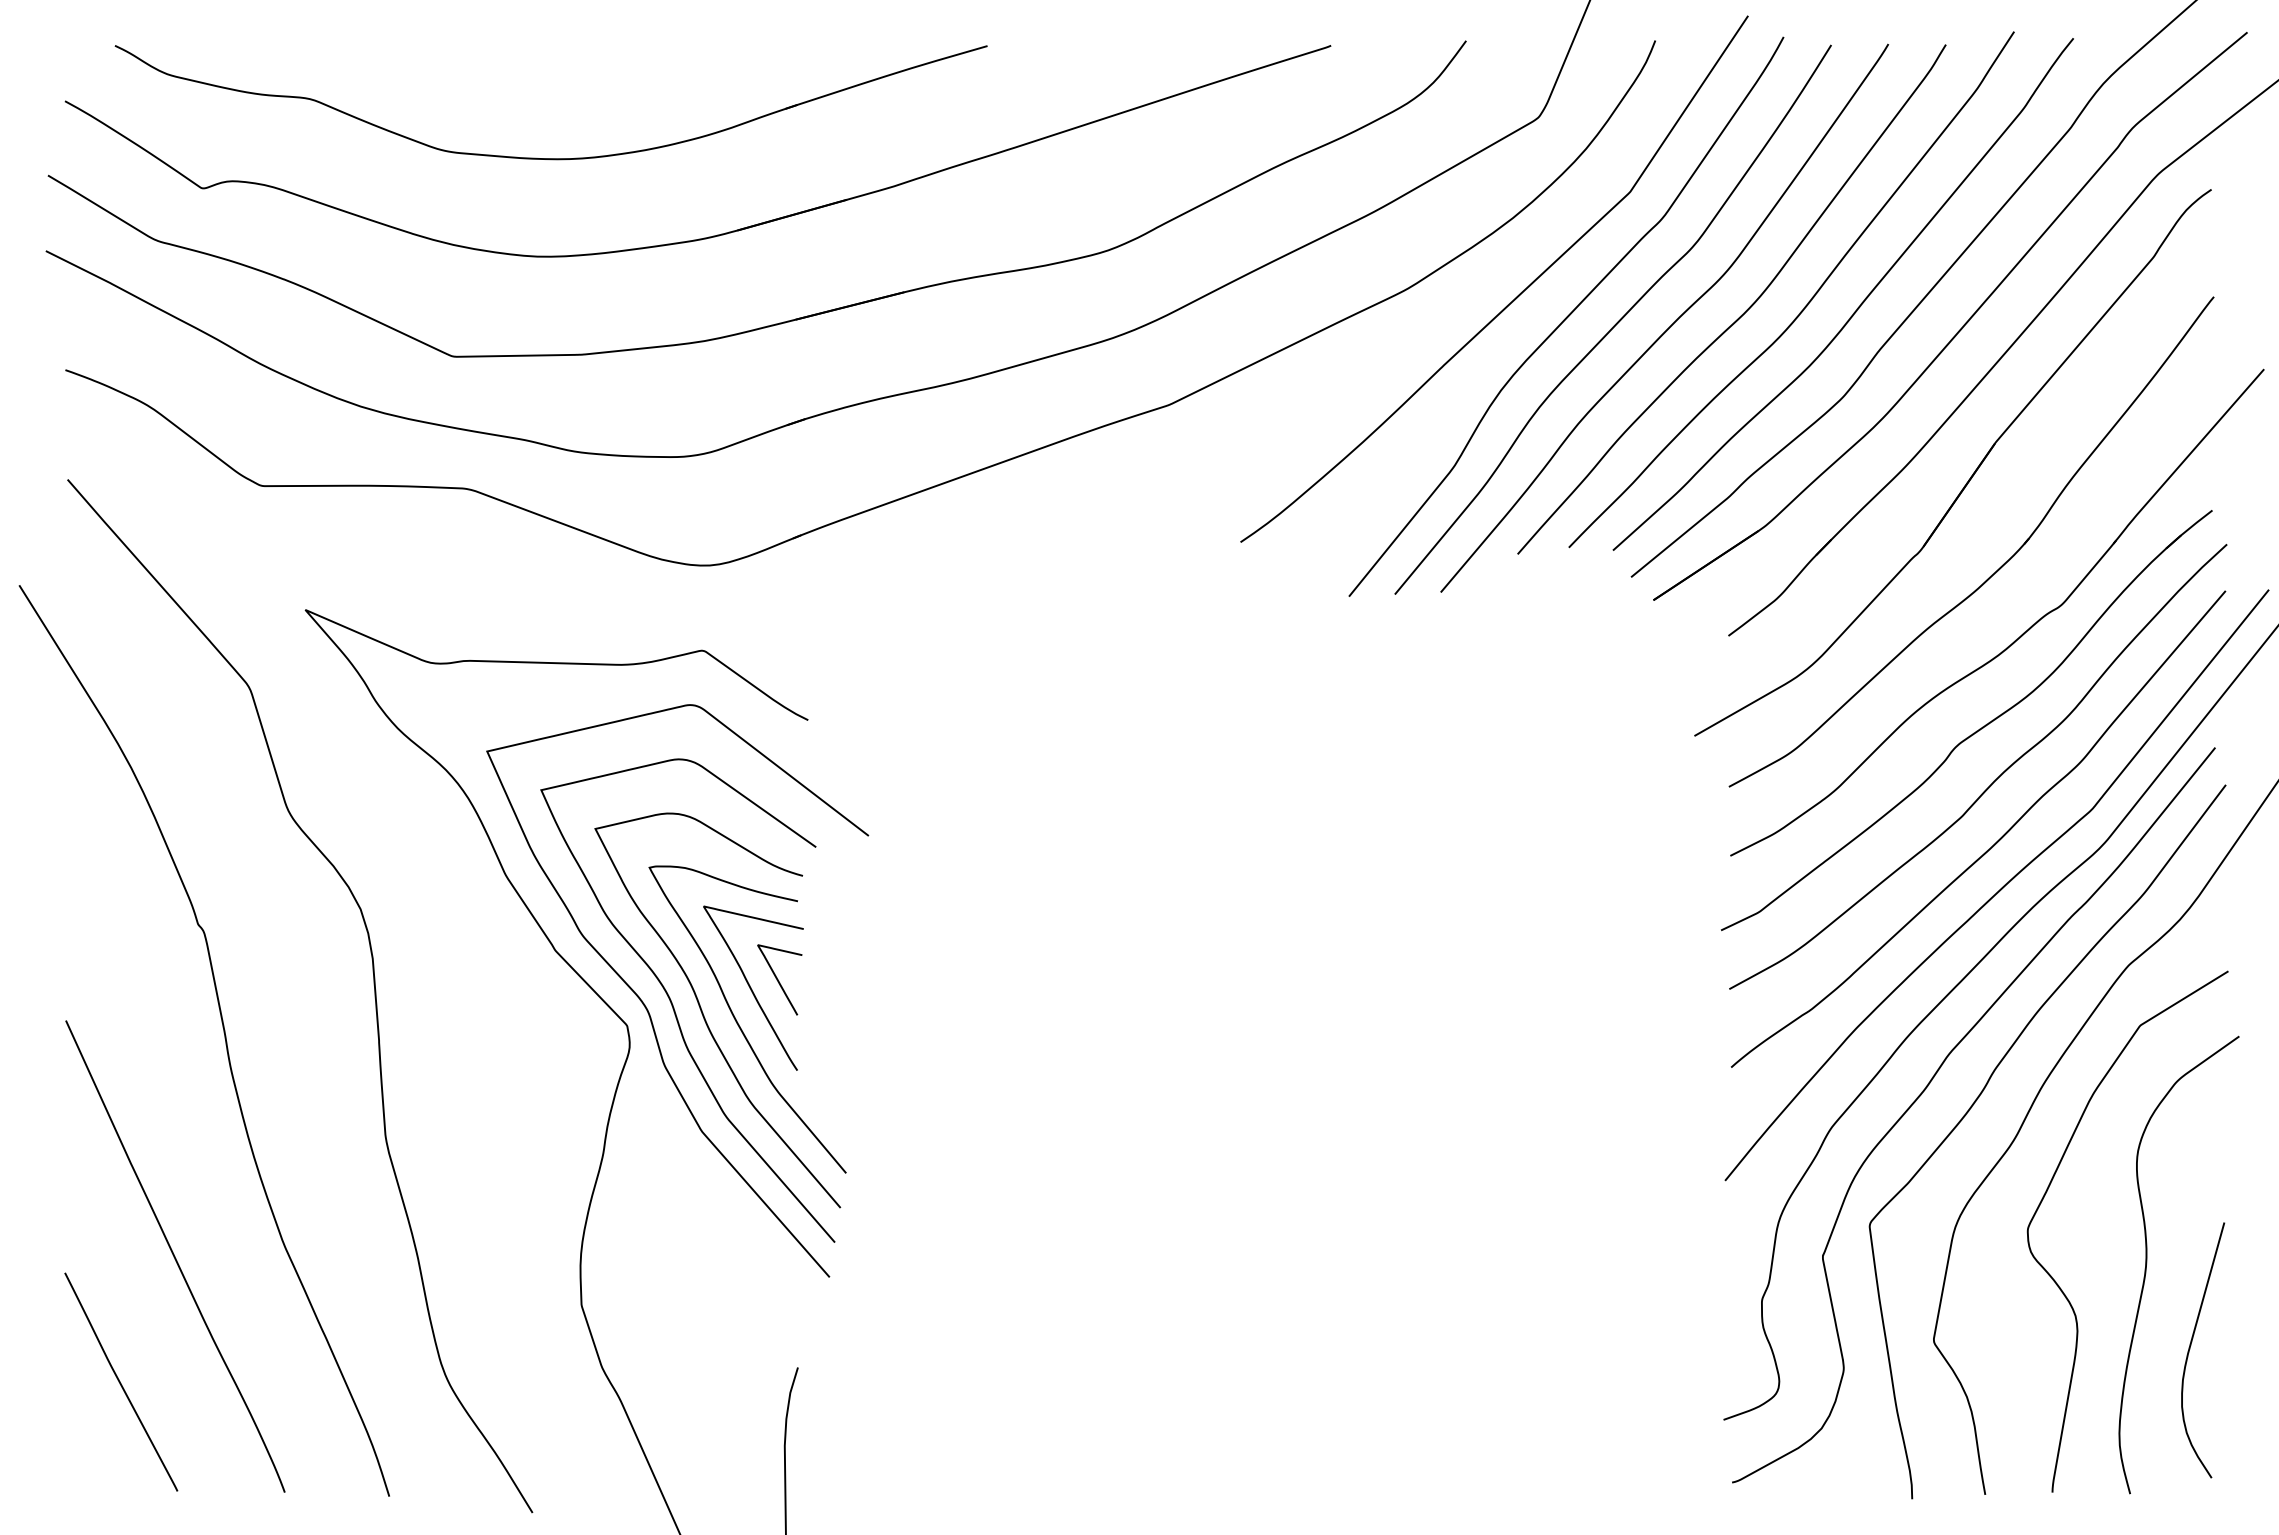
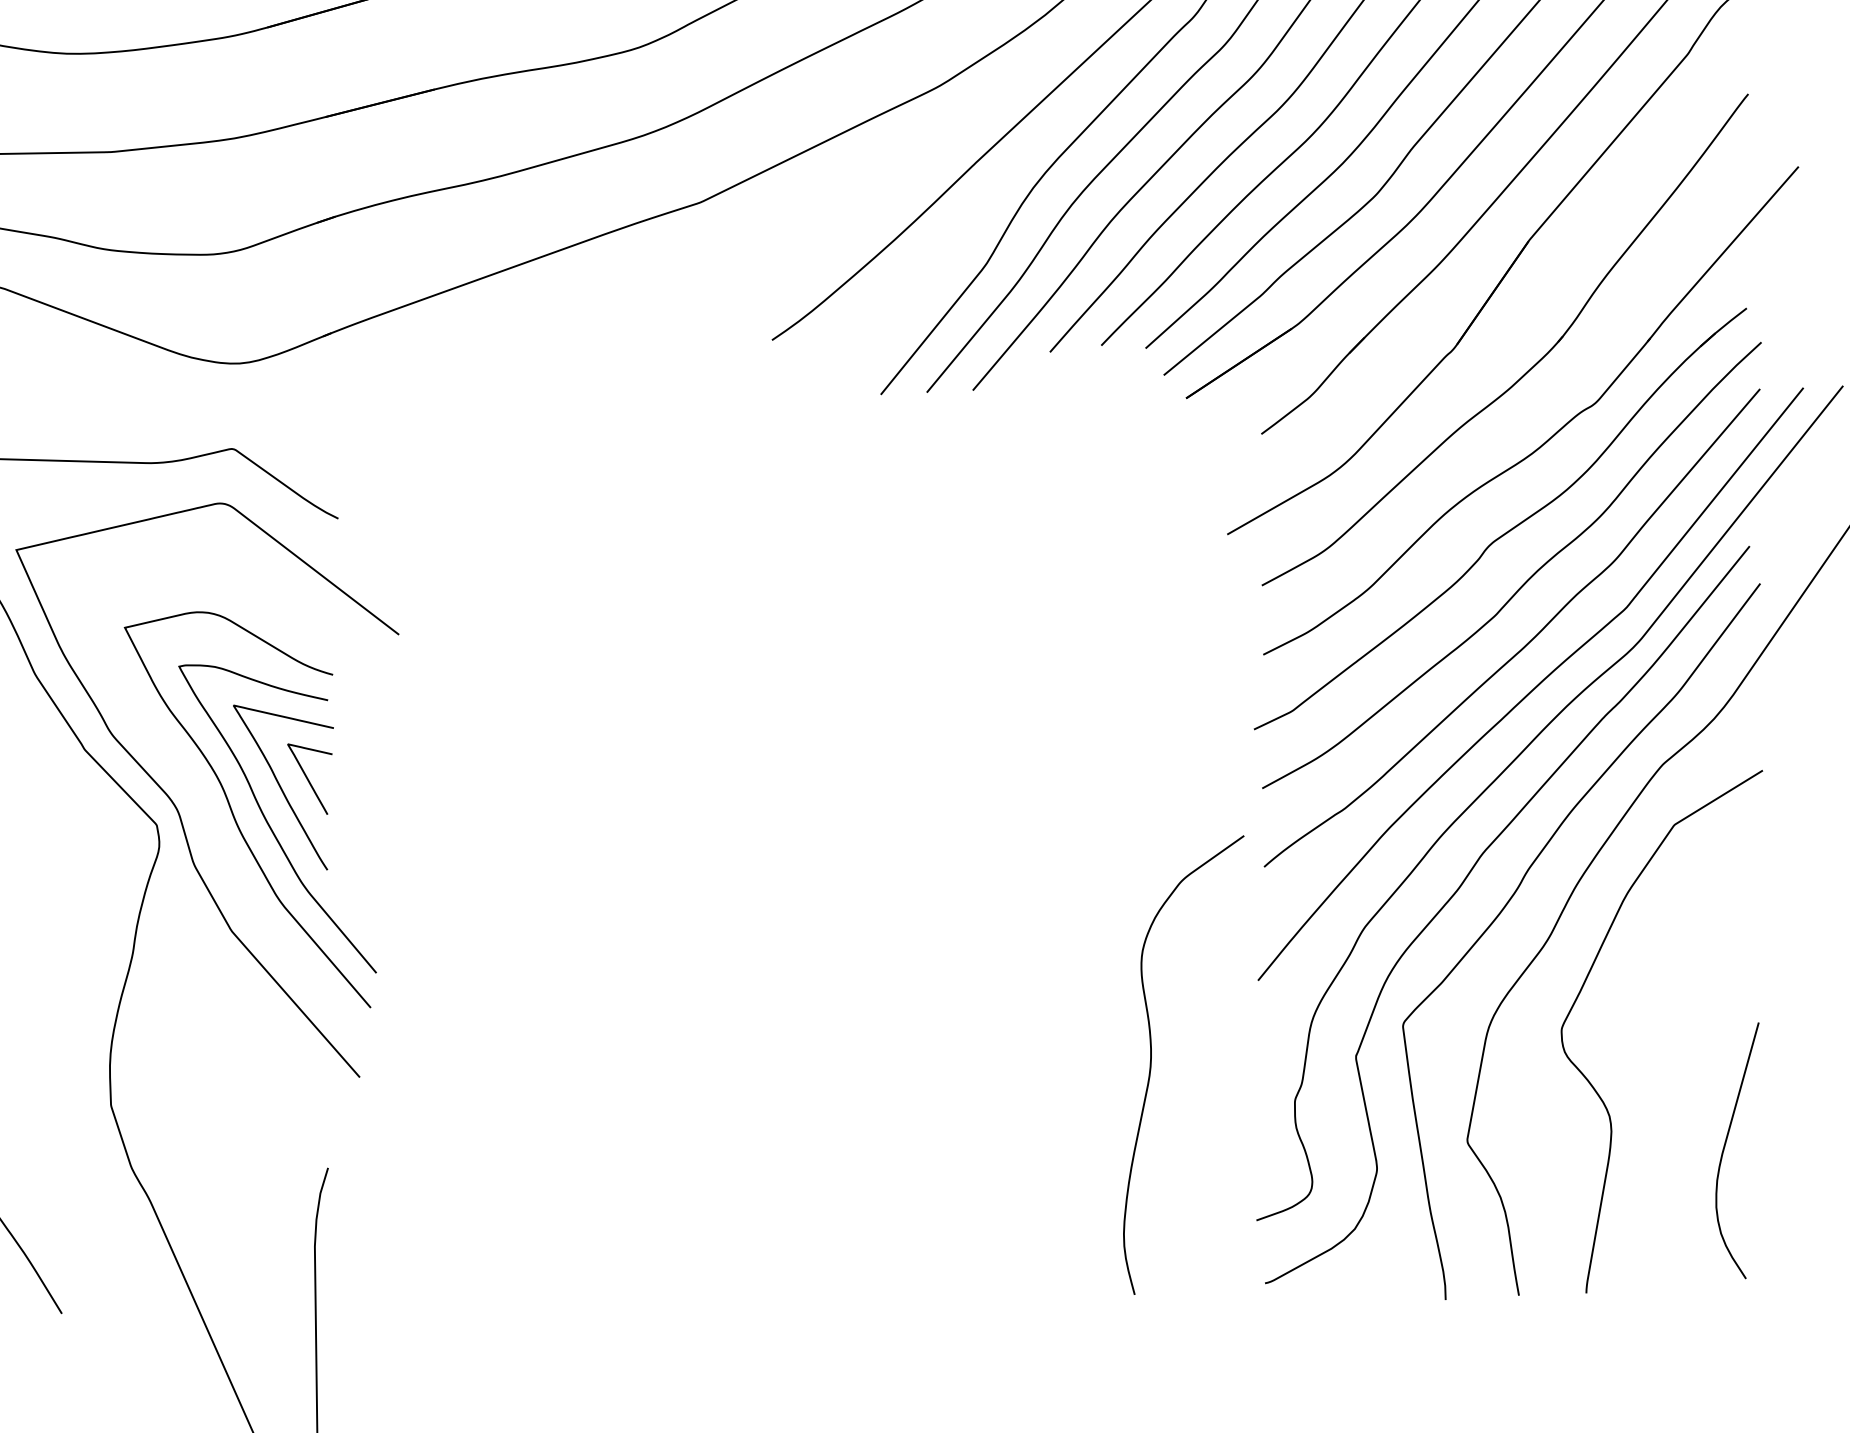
curve: (673, 1004) -> (203, 803), removed
curve: (2147, 1263) -> (1152, 1063), moved

